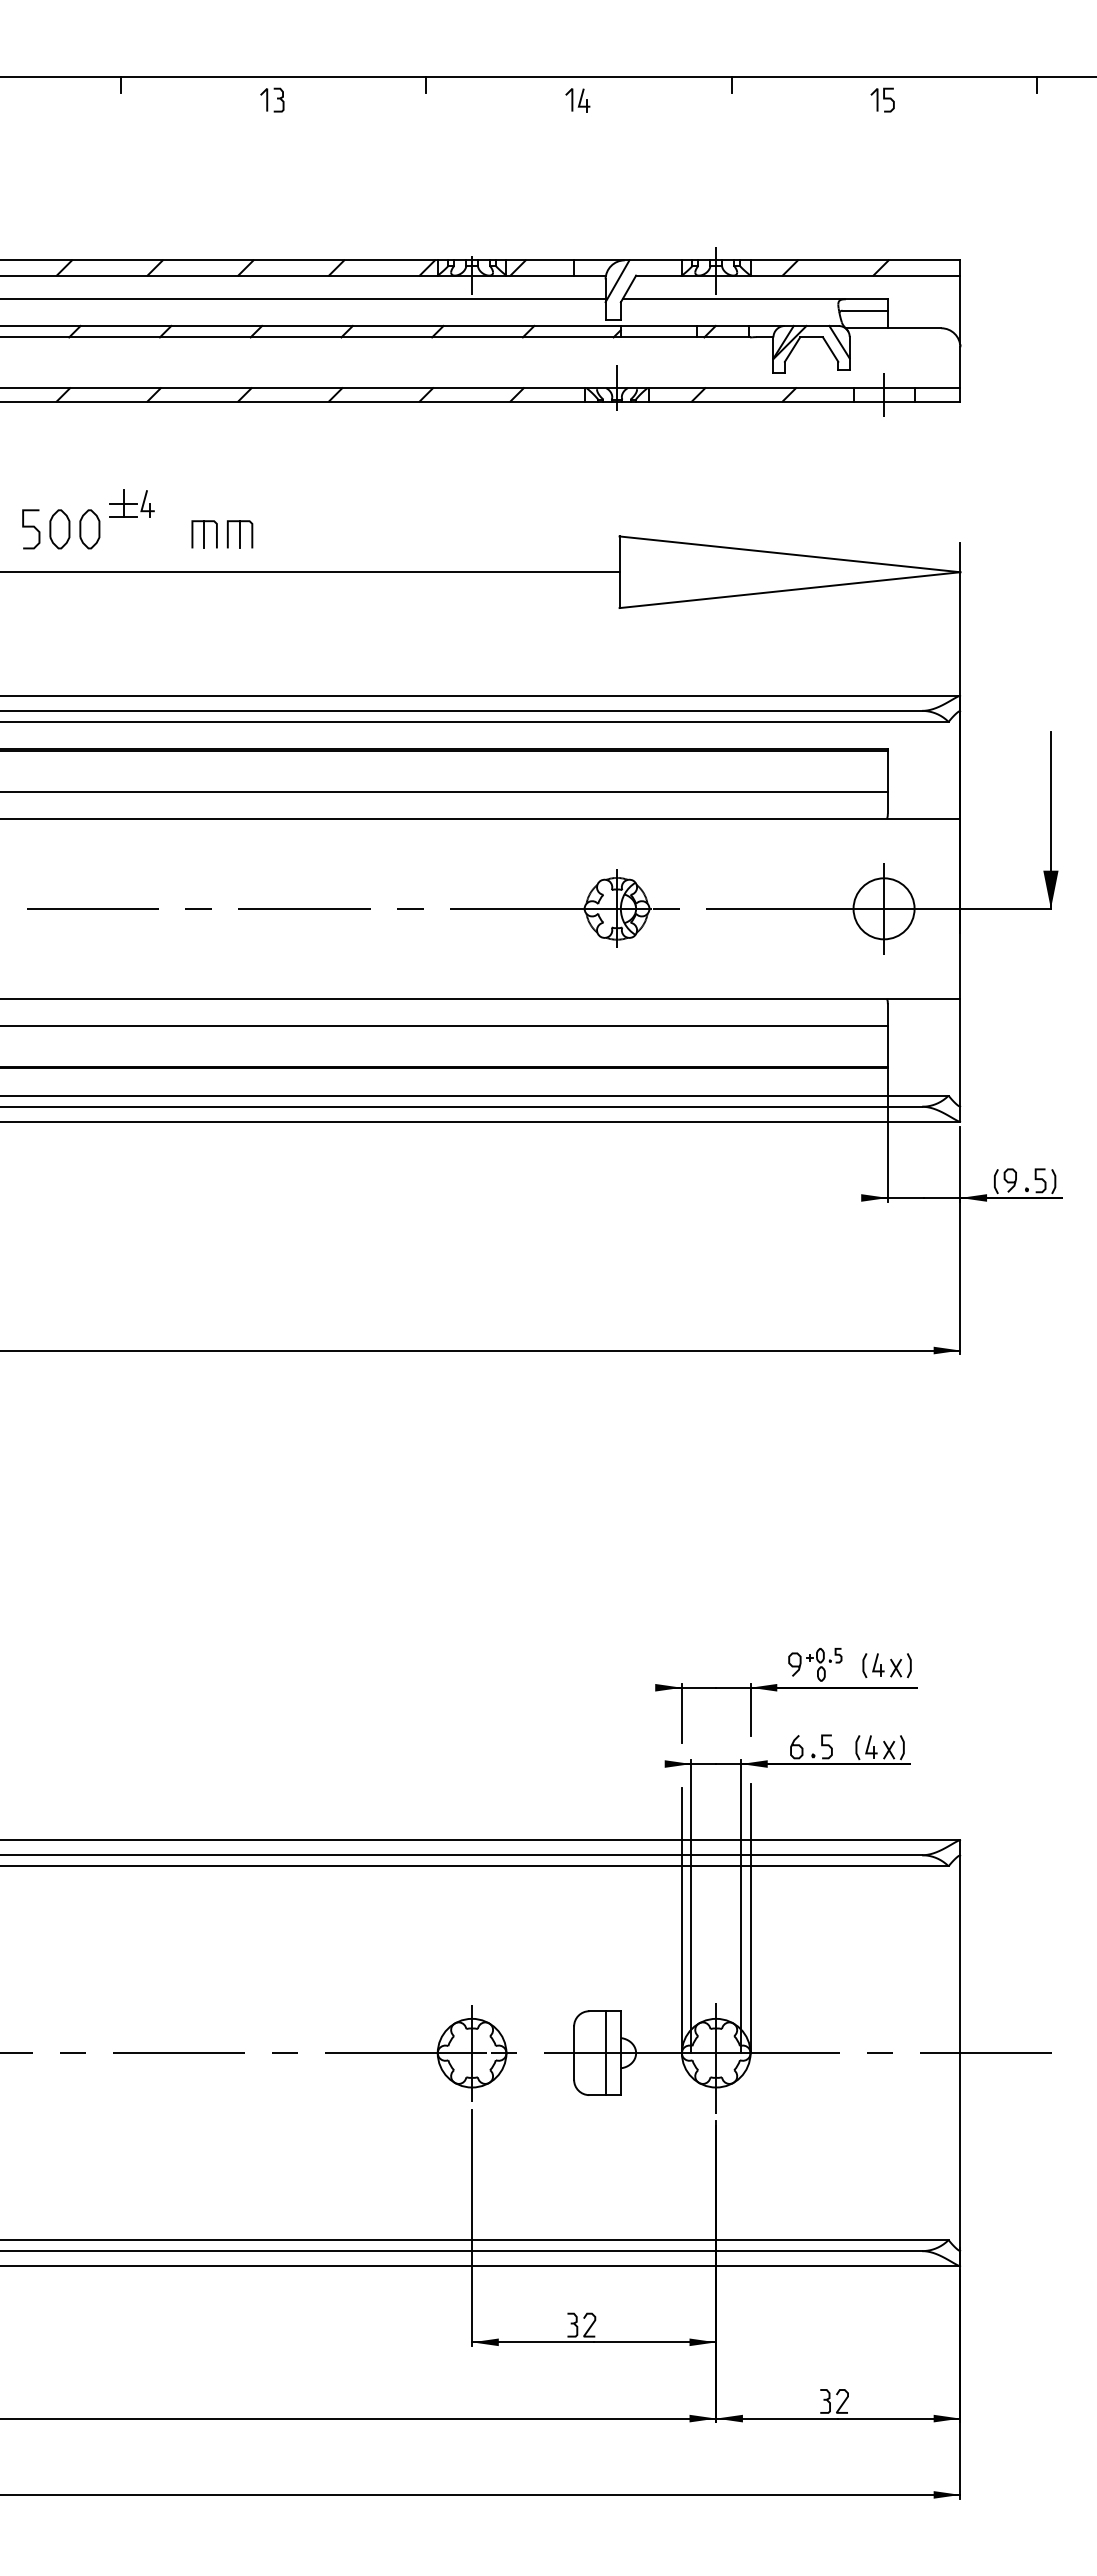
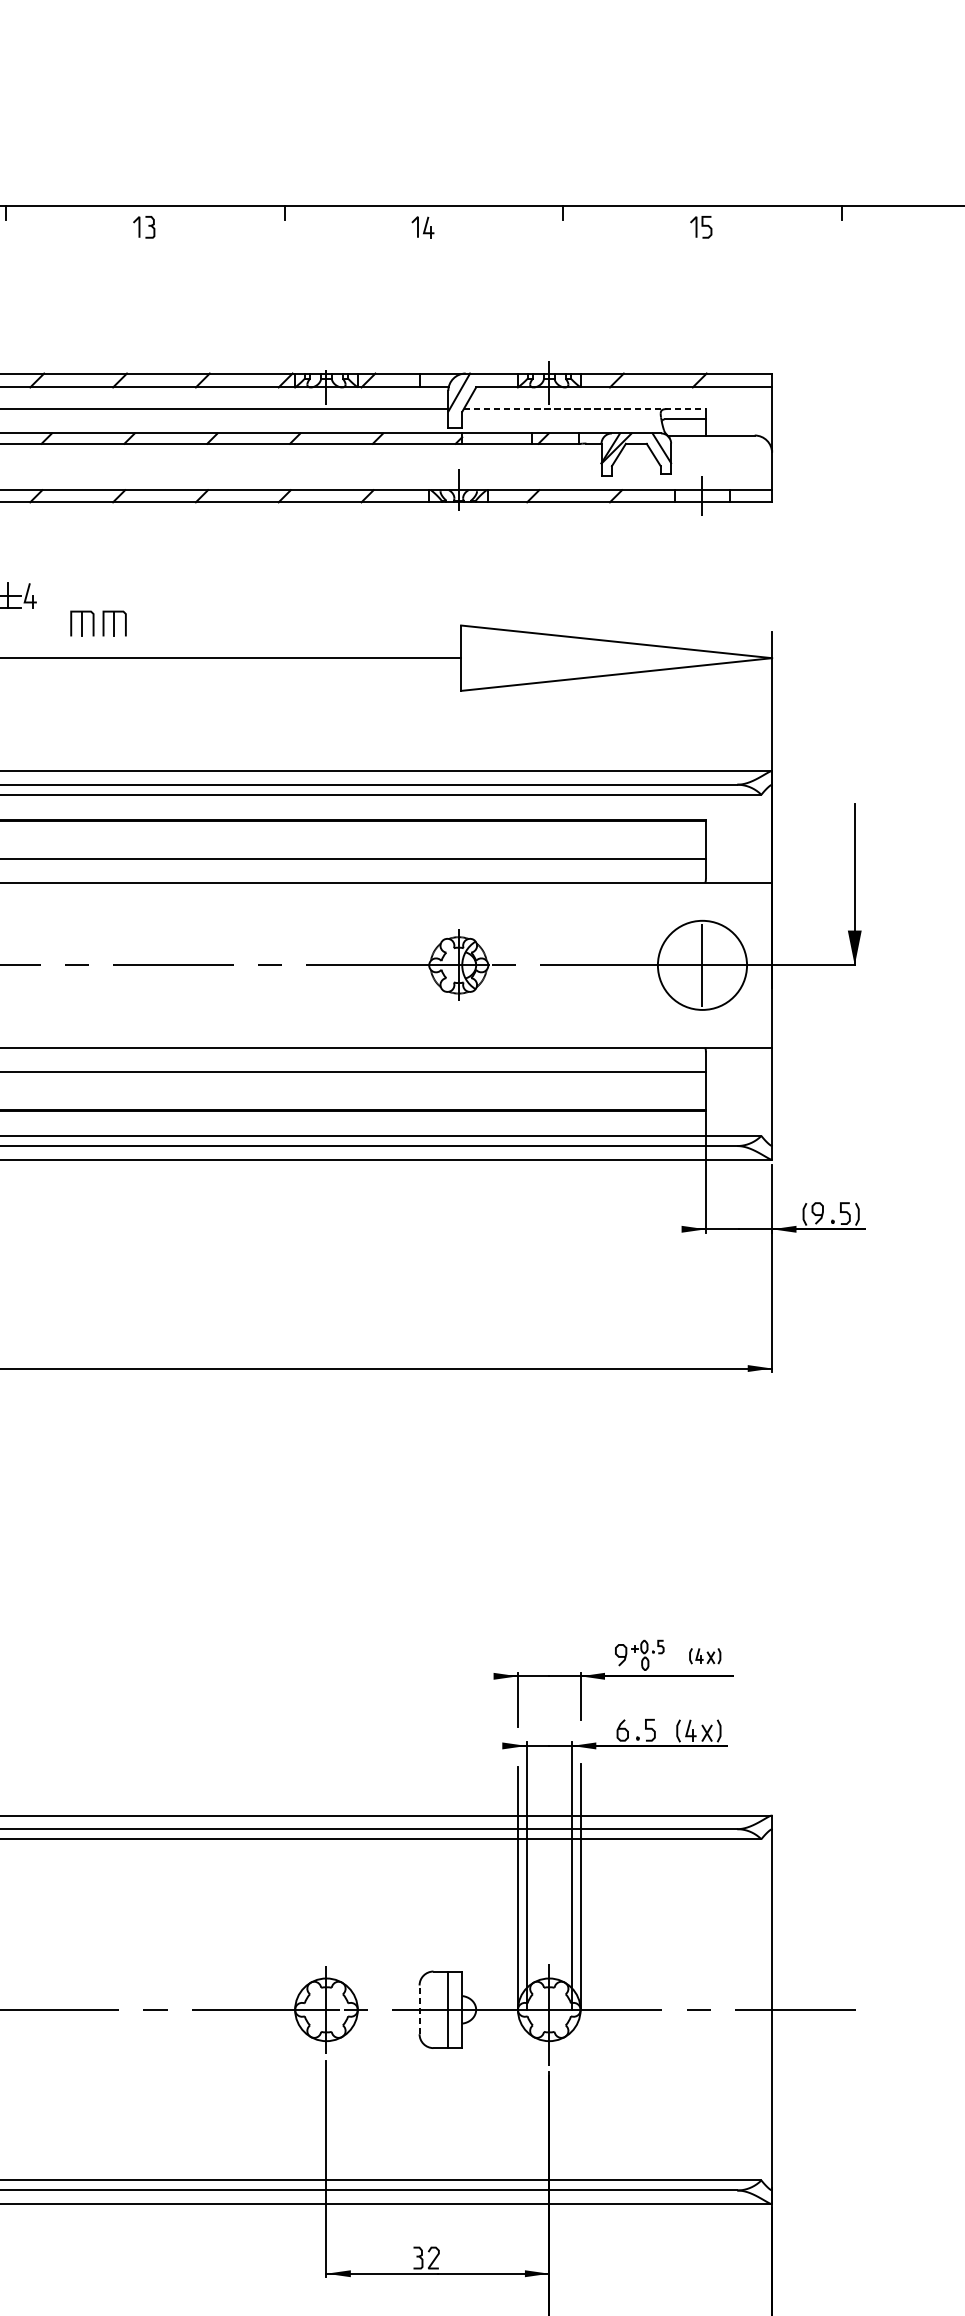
line: (755, 299) -> (585, 409), solid -> dashed
circle: (883, 908) -> (701, 965), size x1.6
part: (886, 1665) -> (704, 1655), size x0.7
line: (574, 2053) -> (419, 2010), solid -> dashed

